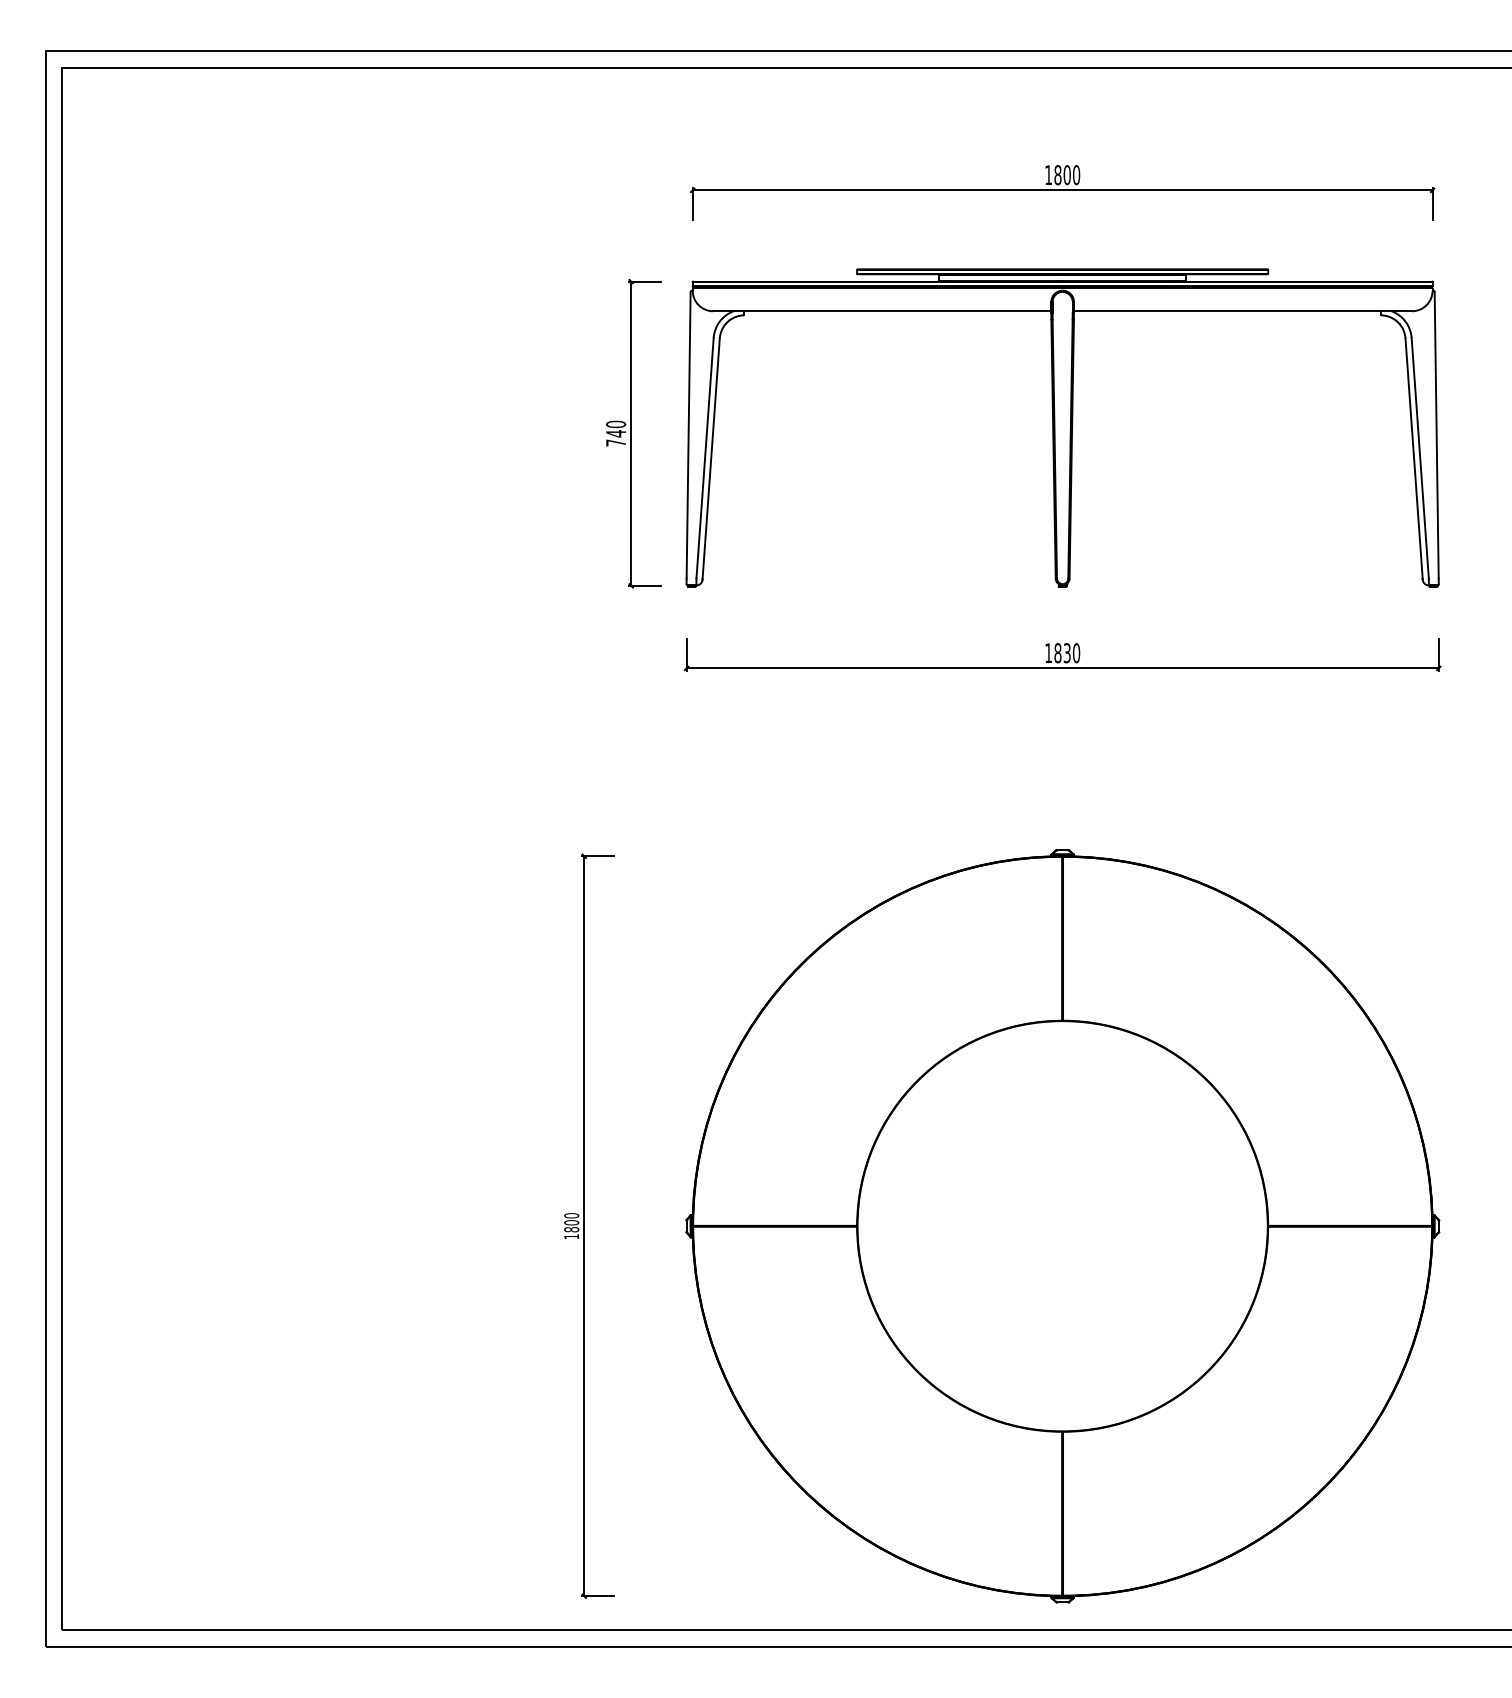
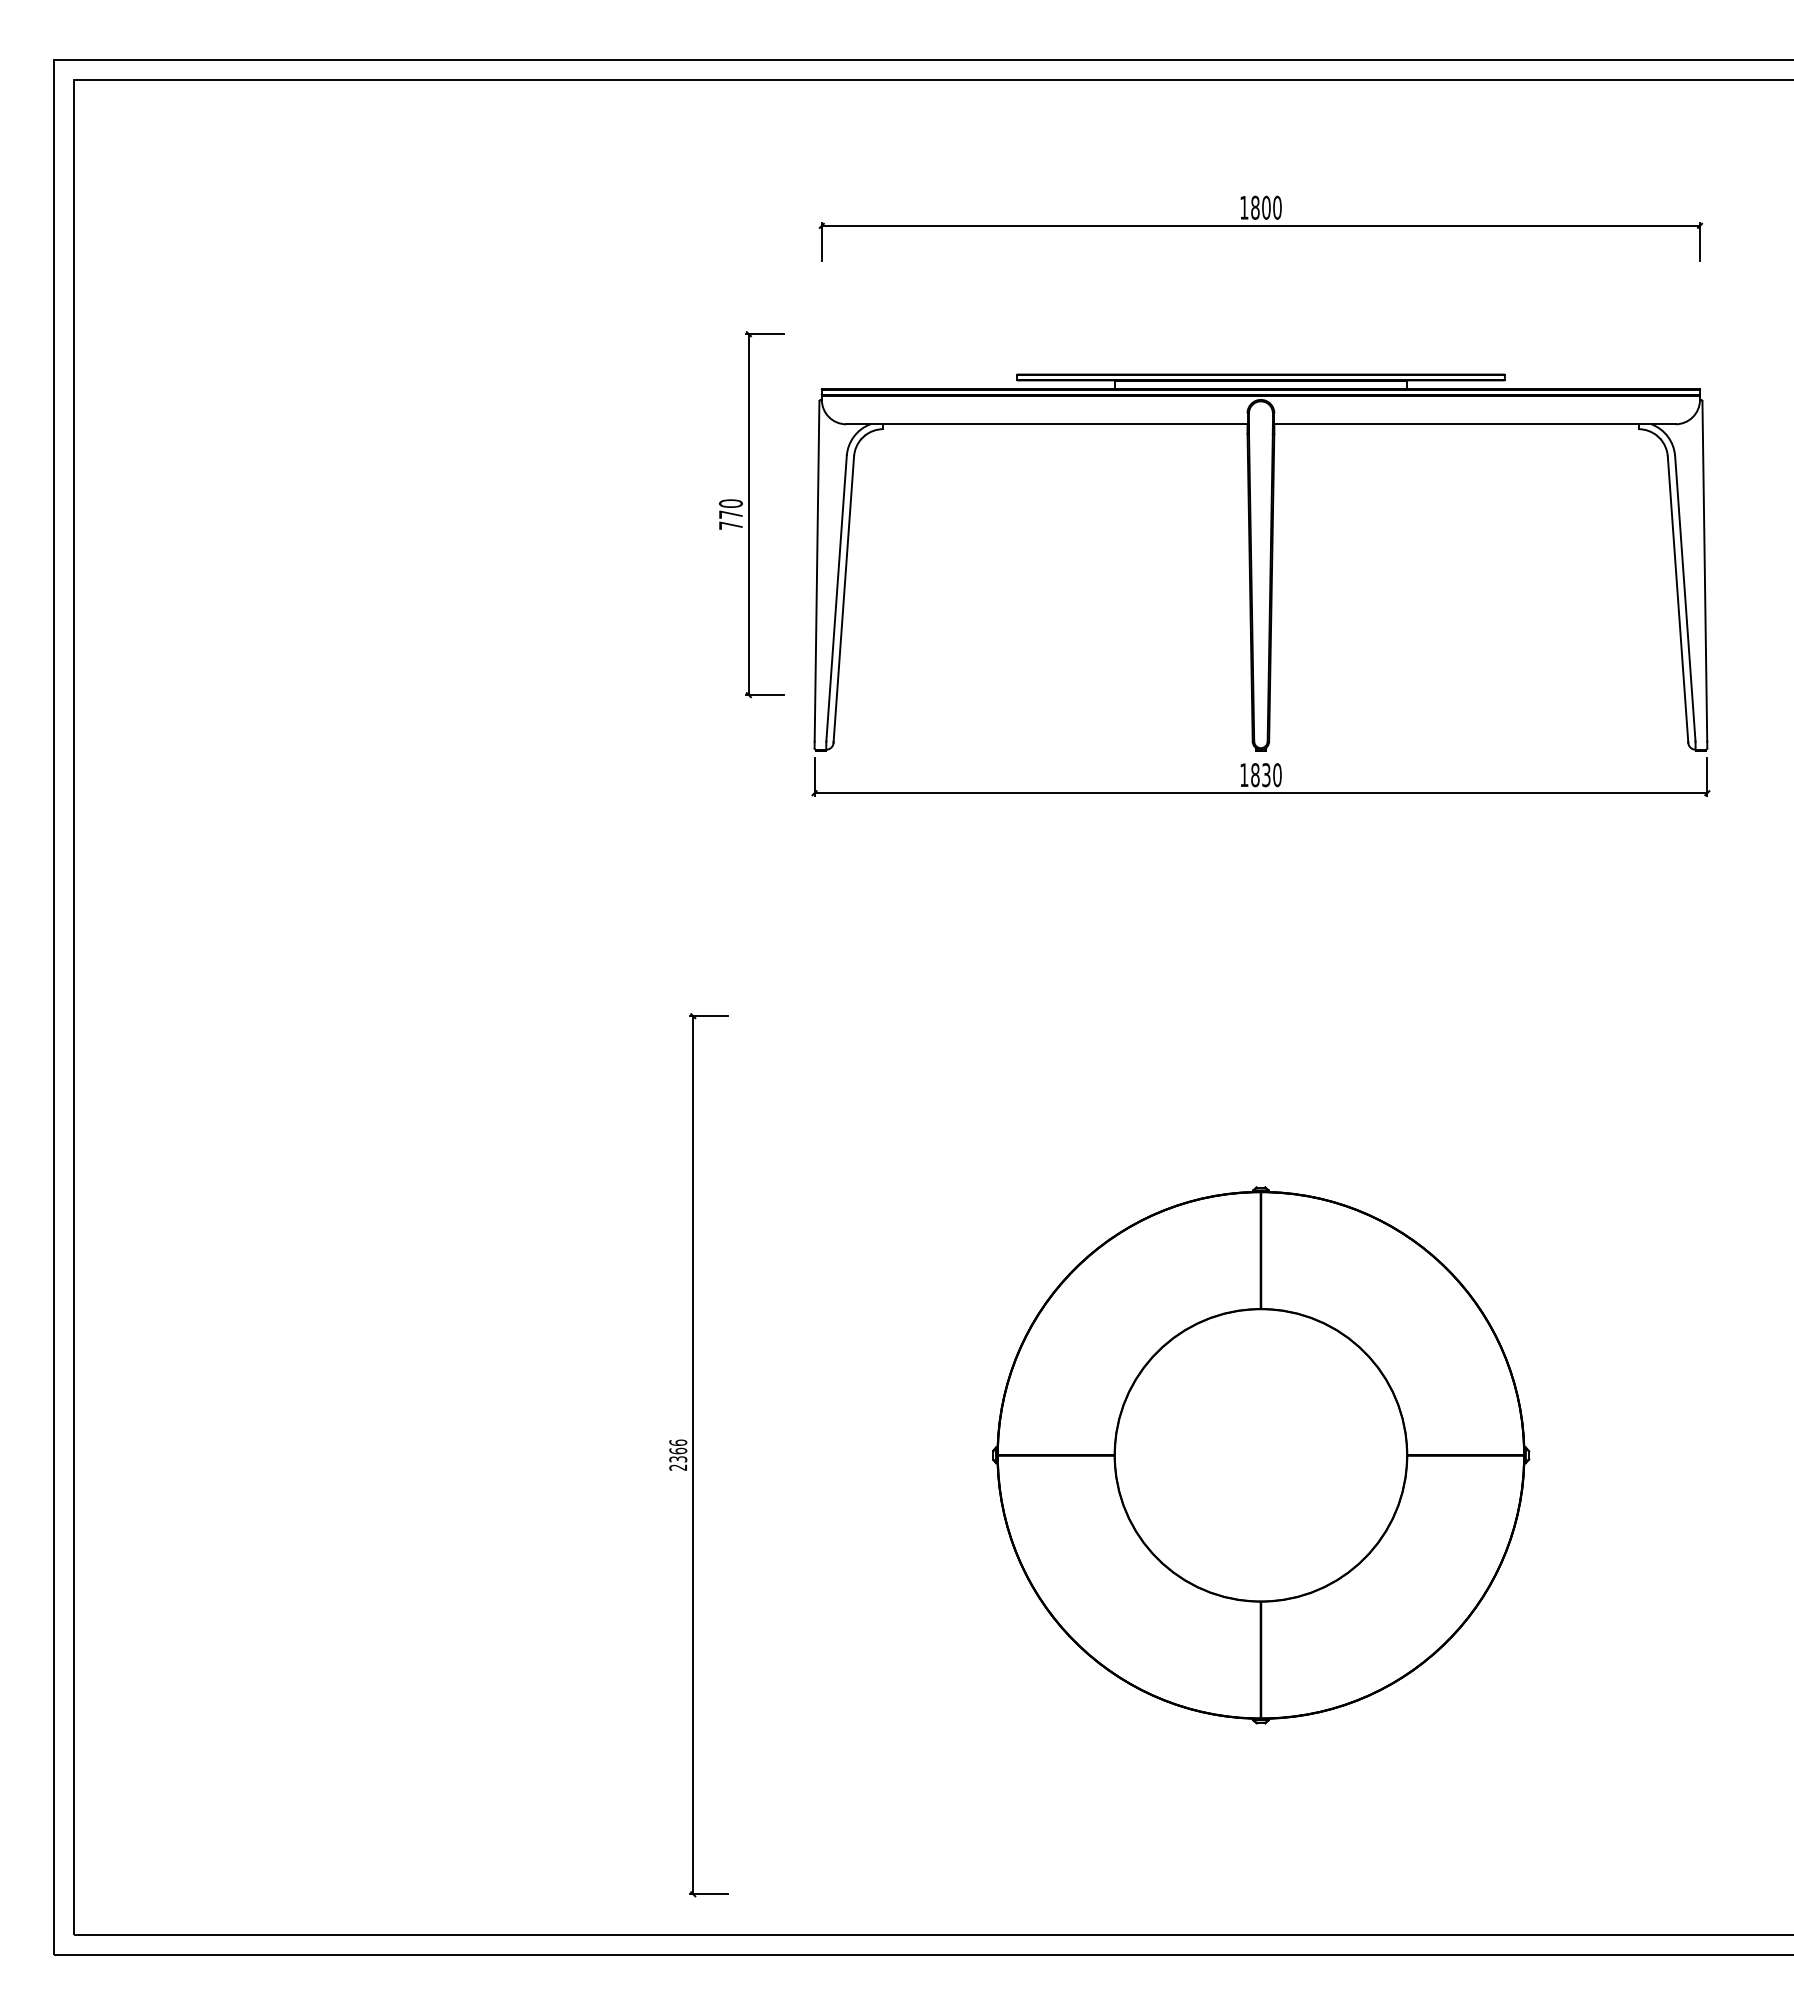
part: (1062, 427) -> (1260, 562), moved
text: (615, 433) -> (730, 514), 740 -> 770
text: (571, 1225) -> (678, 1454), 1800 -> 2366
part: (1062, 1226) -> (1260, 1455), size x0.6

